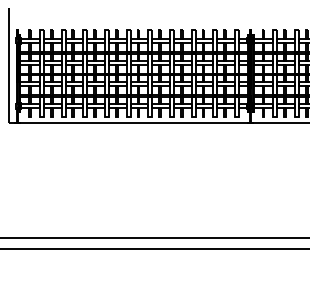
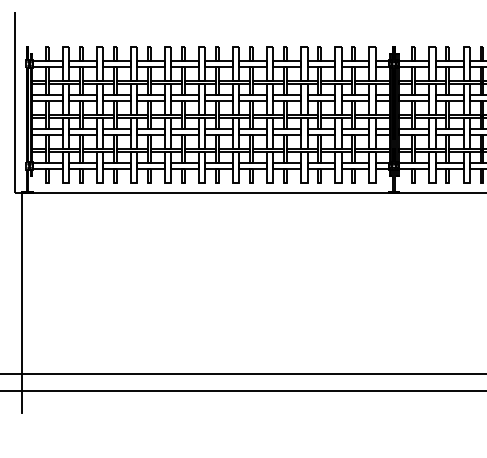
line: (13, 192) -> (21, 302), added

